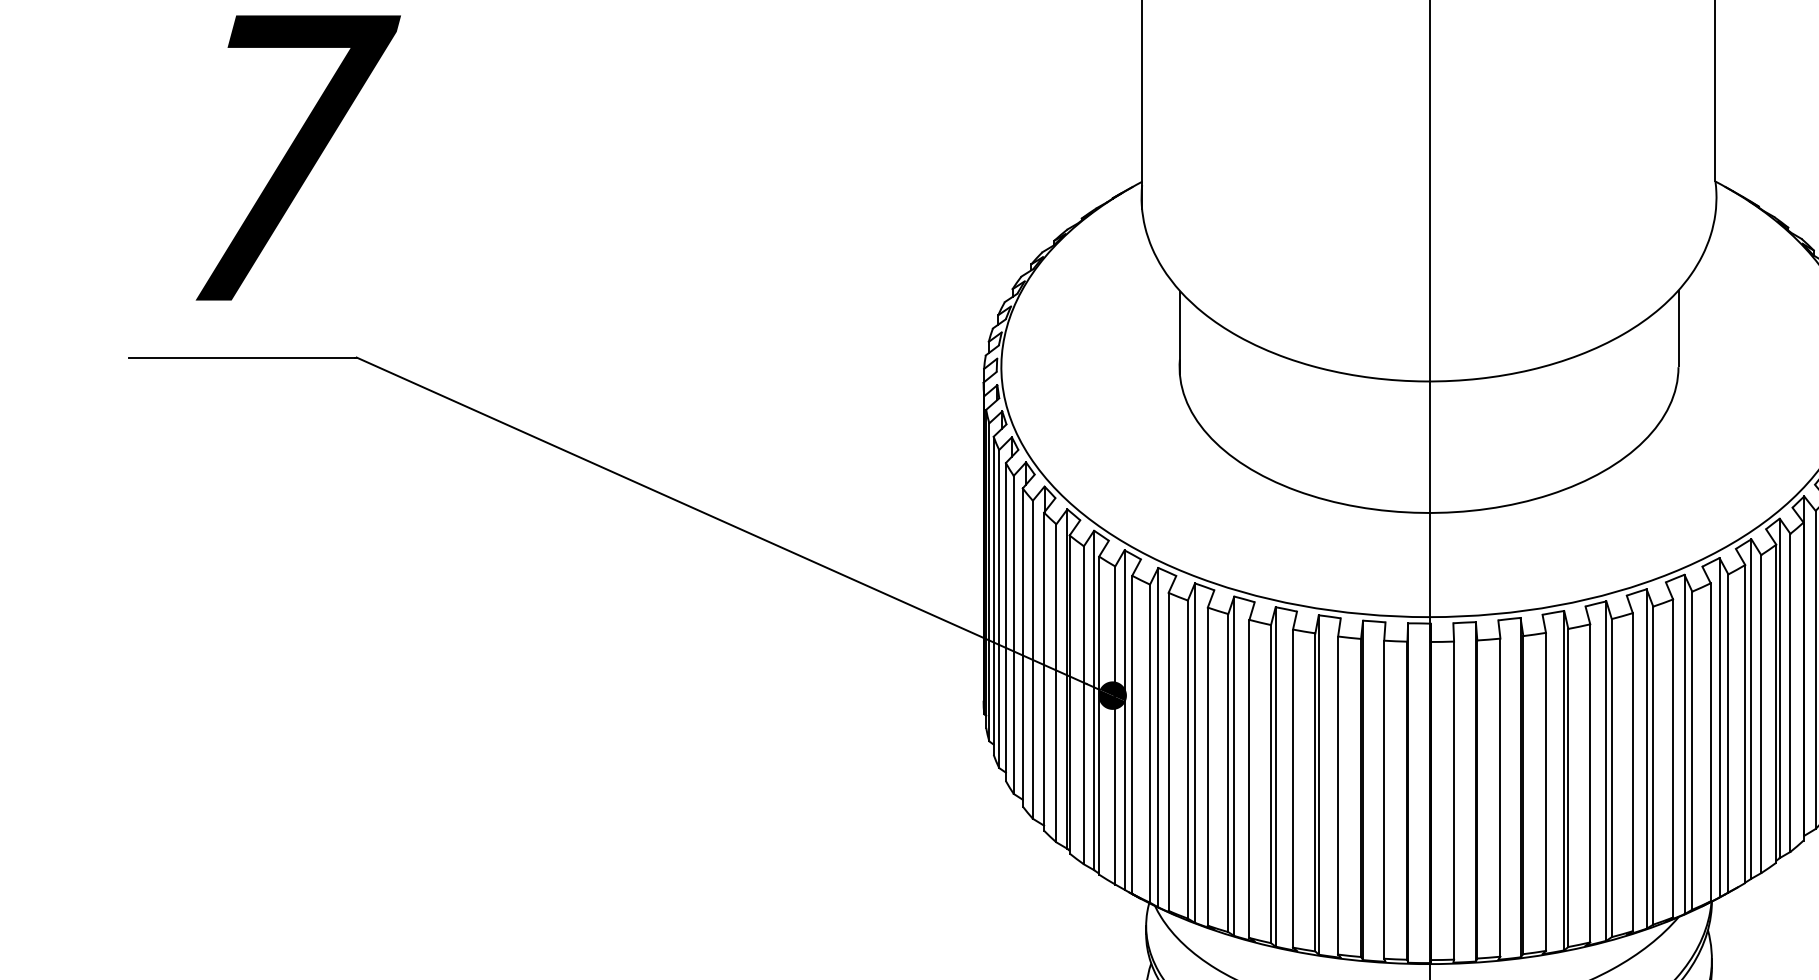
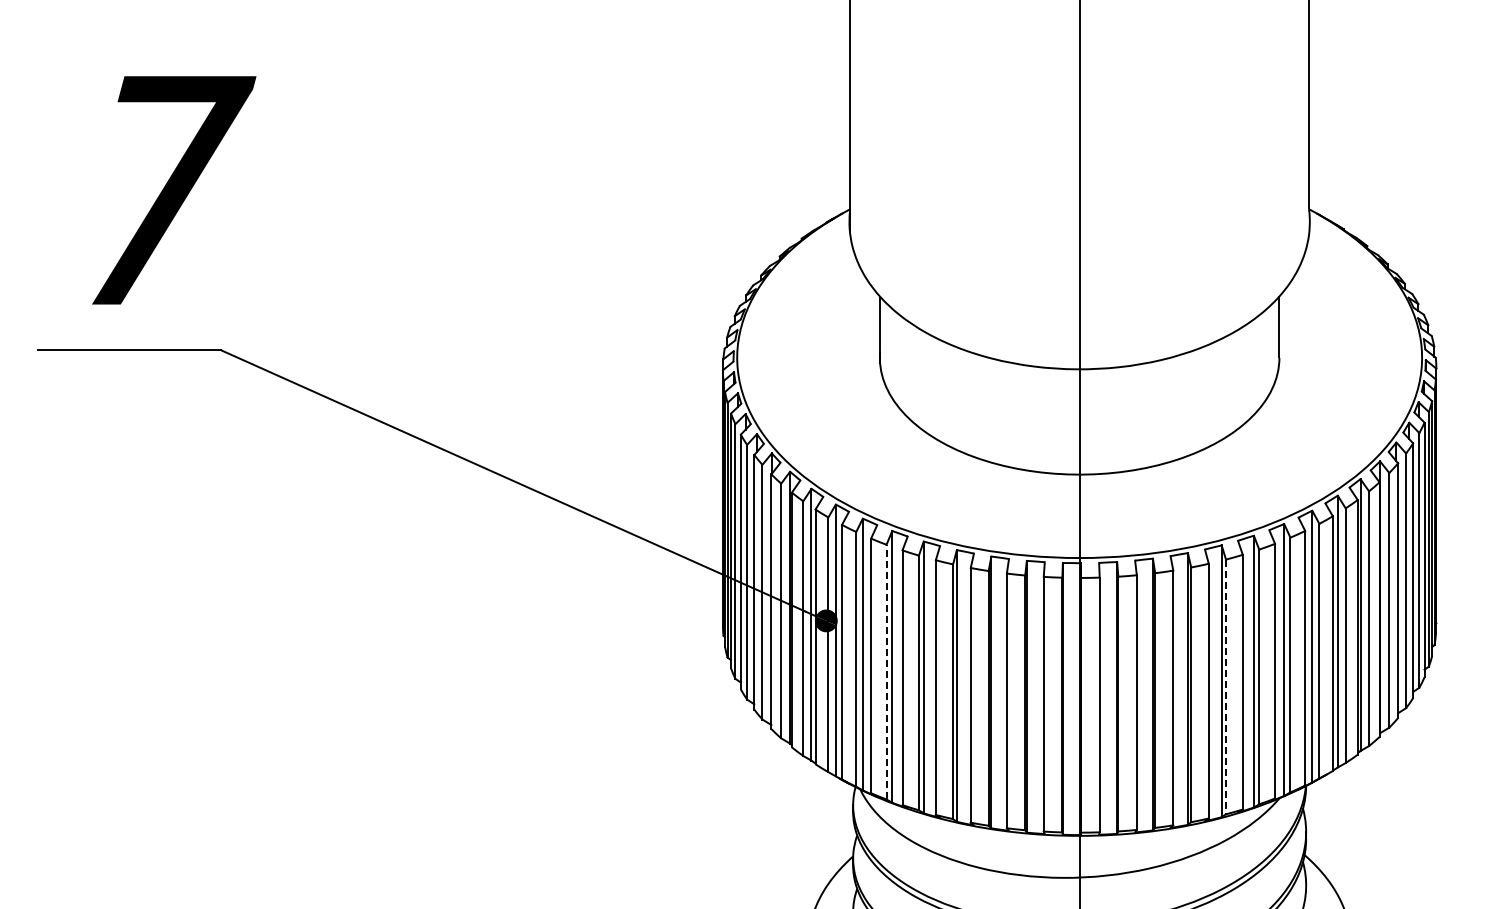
line: (1187, 758) -> (886, 671), solid -> dashed
line: (1612, 778) -> (1226, 687), solid -> dashed

